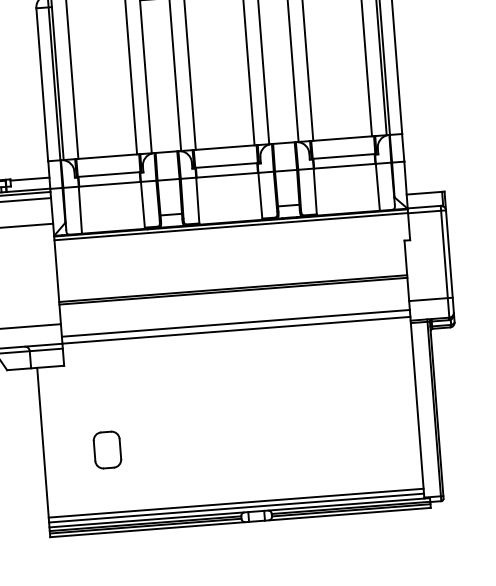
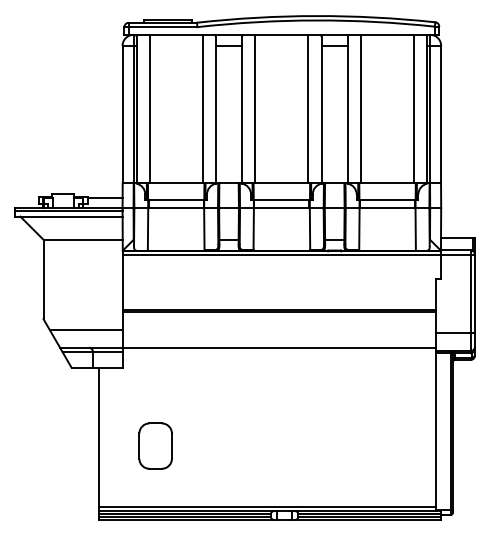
line: (234, 323) -> (278, 341), removed
part: (107, 449) -> (155, 445), size x1.4
line: (235, 503) -> (266, 502), removed

